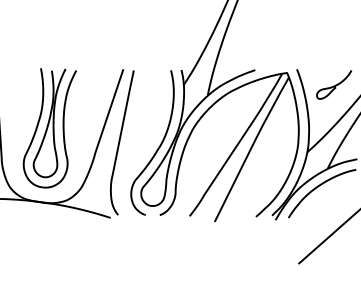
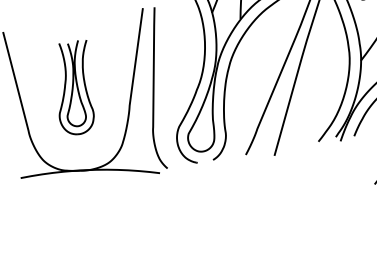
part: (49, 128) -> (74, 88), size x0.7

